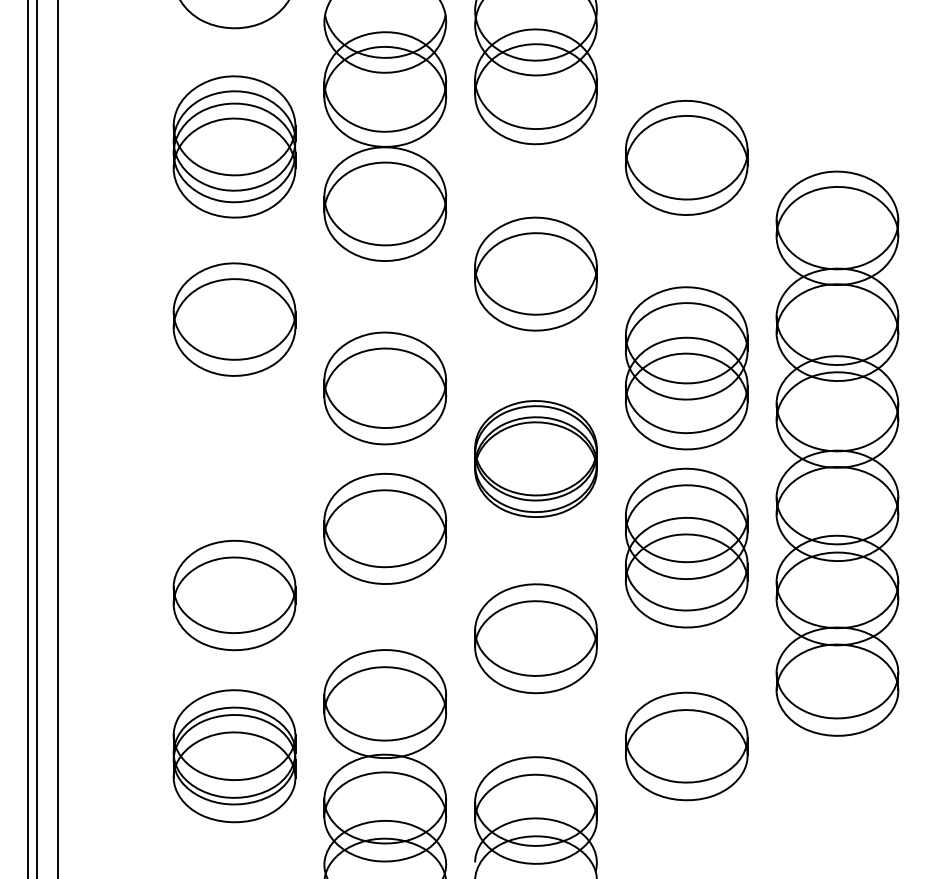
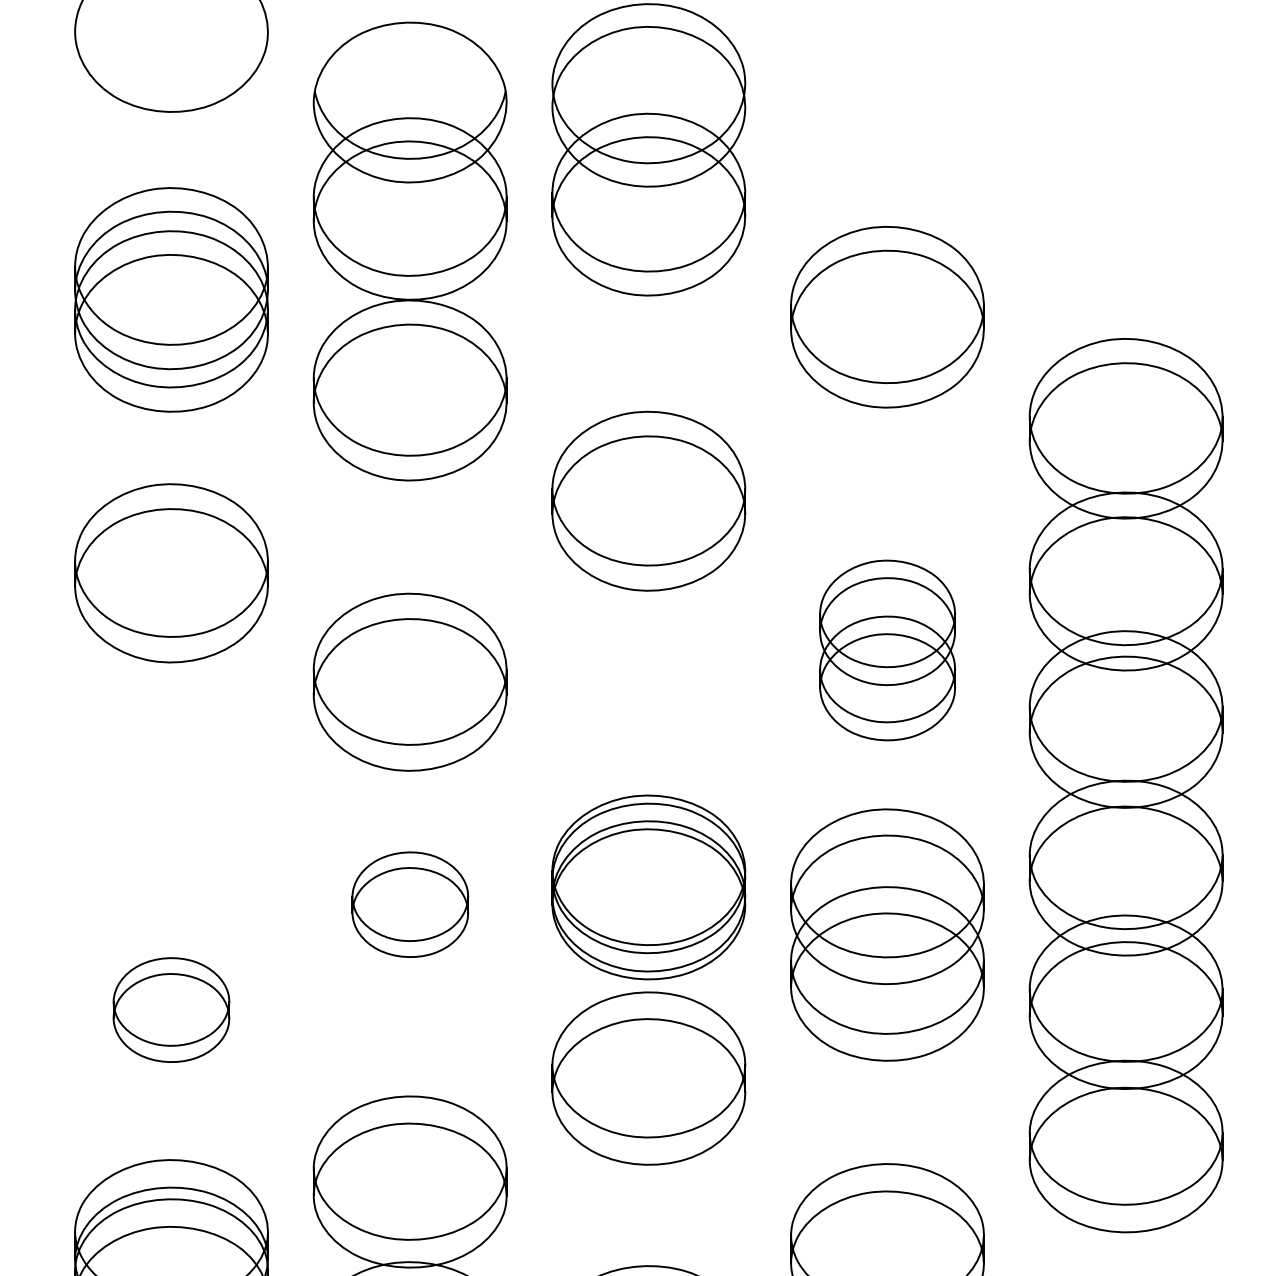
part: (686, 368) -> (887, 650), size x0.7
part: (535, 458) -> (648, 886), moved
part: (385, 528) -> (410, 904), size x0.6
part: (234, 595) -> (171, 1010), size x0.6

